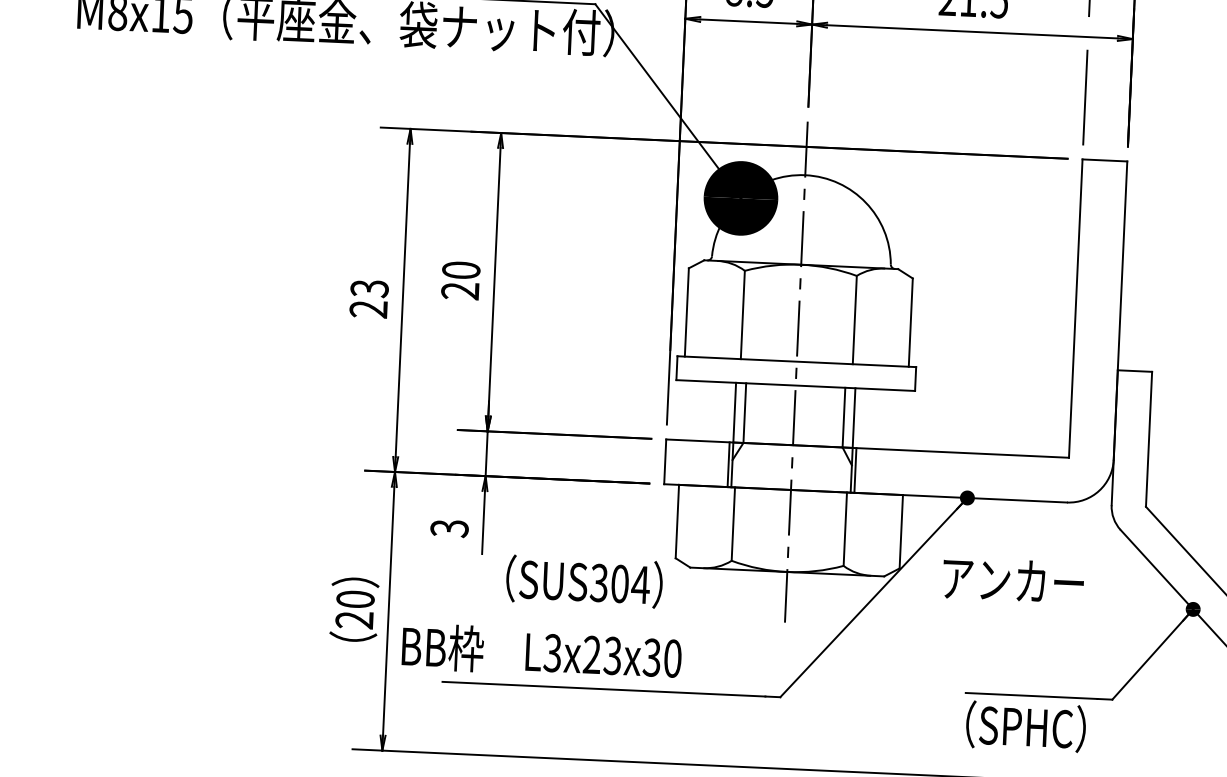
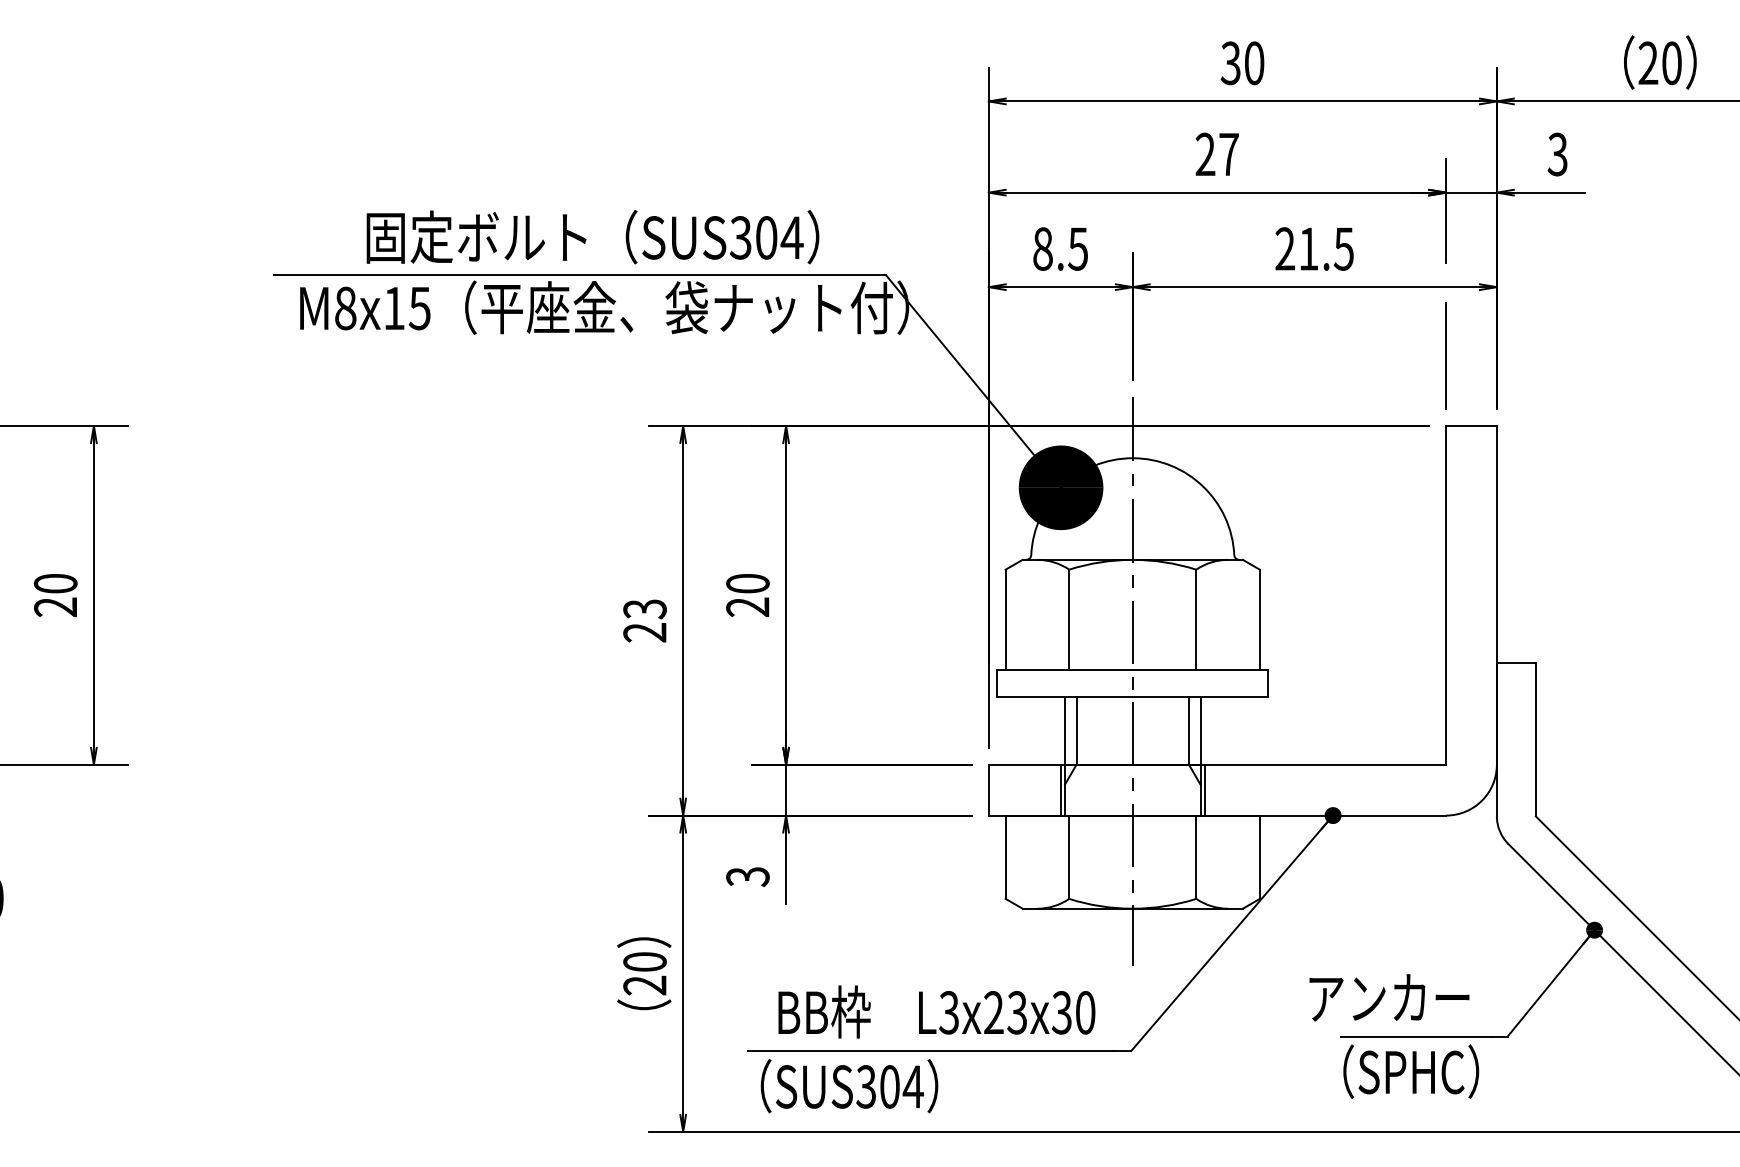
text: (1013, 580) -> (1389, 997), moved
text: (584, 582) -> (849, 1086), moved
text: (541, 651) -> (936, 1011), moved

